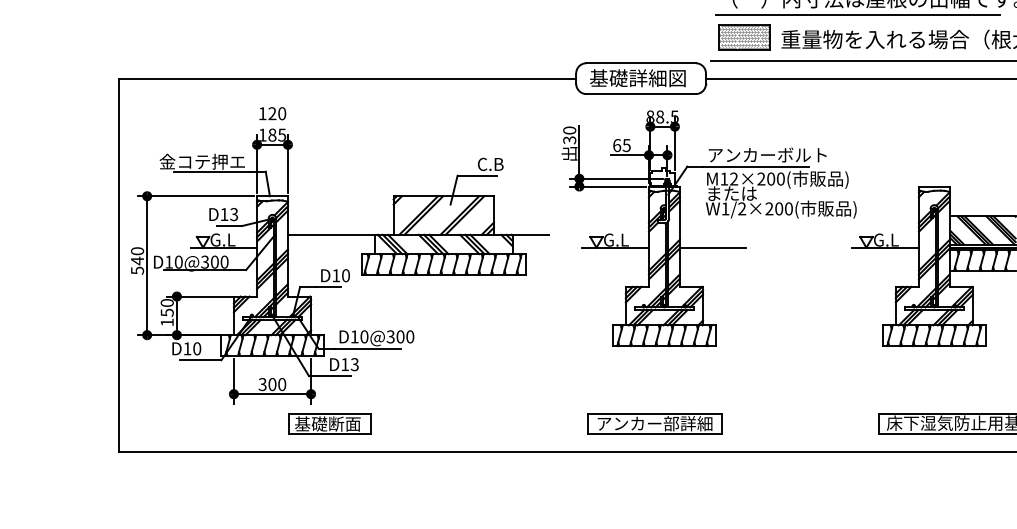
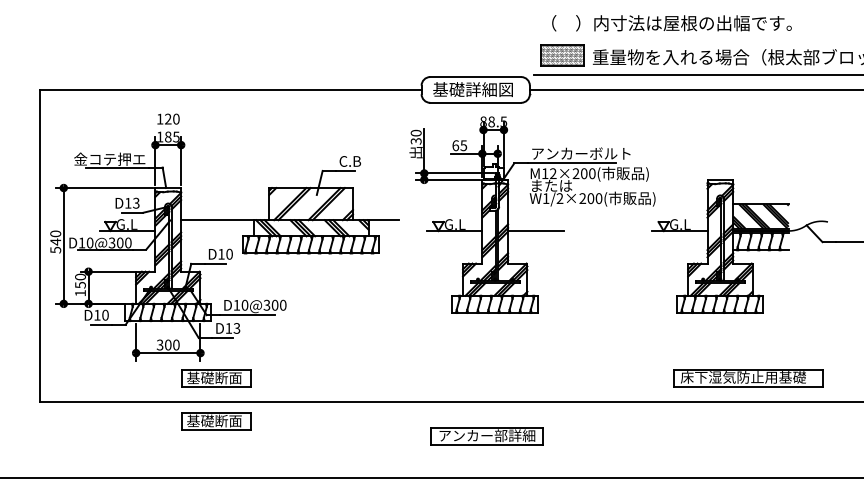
line: (856, 14) -> (655, 36), removed
part: (653, 424) -> (486, 436), moved
part: (330, 476) -> (216, 421), added

